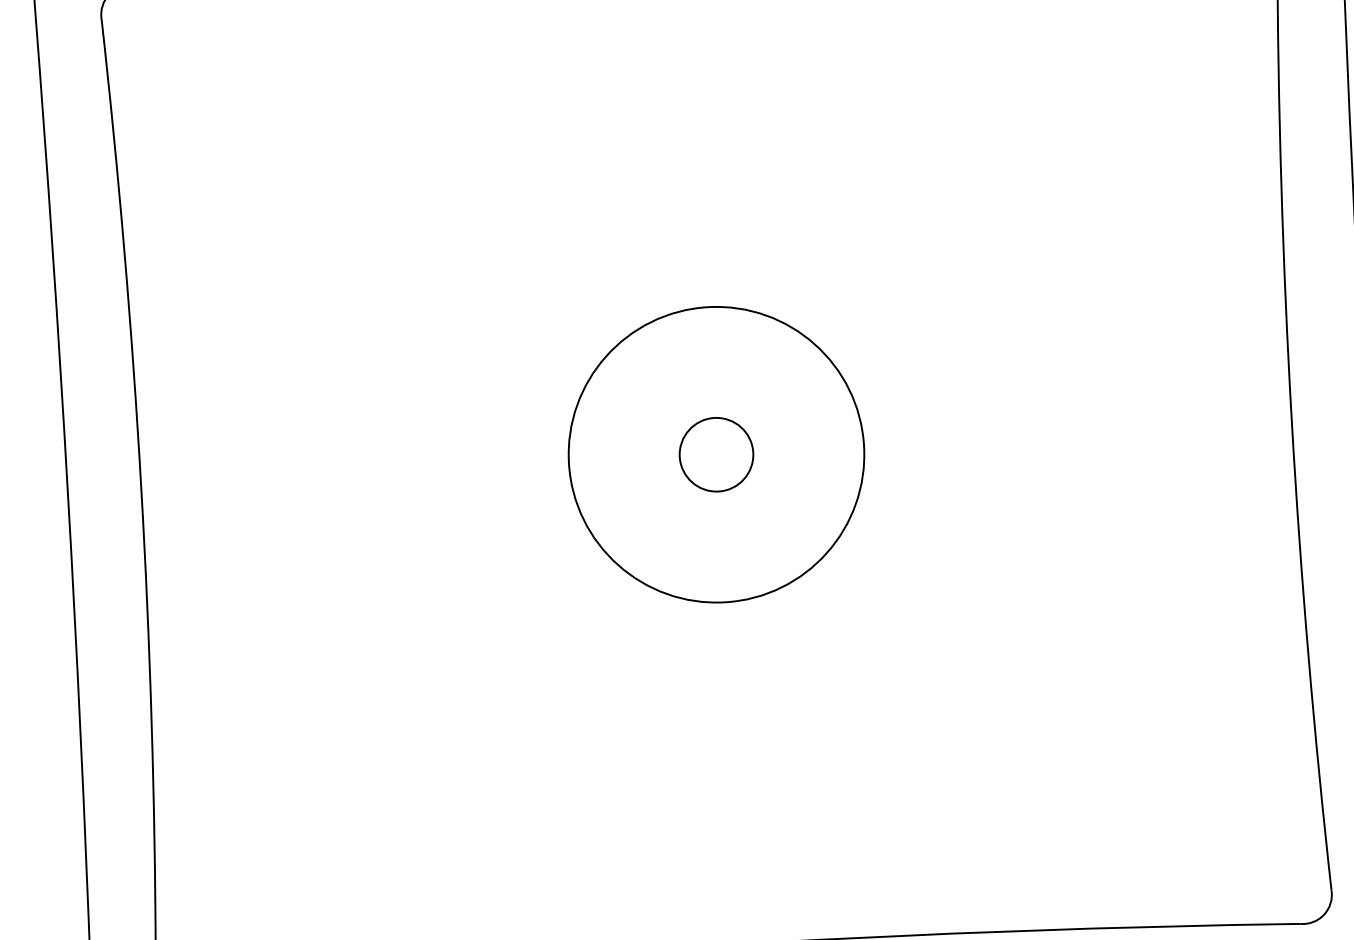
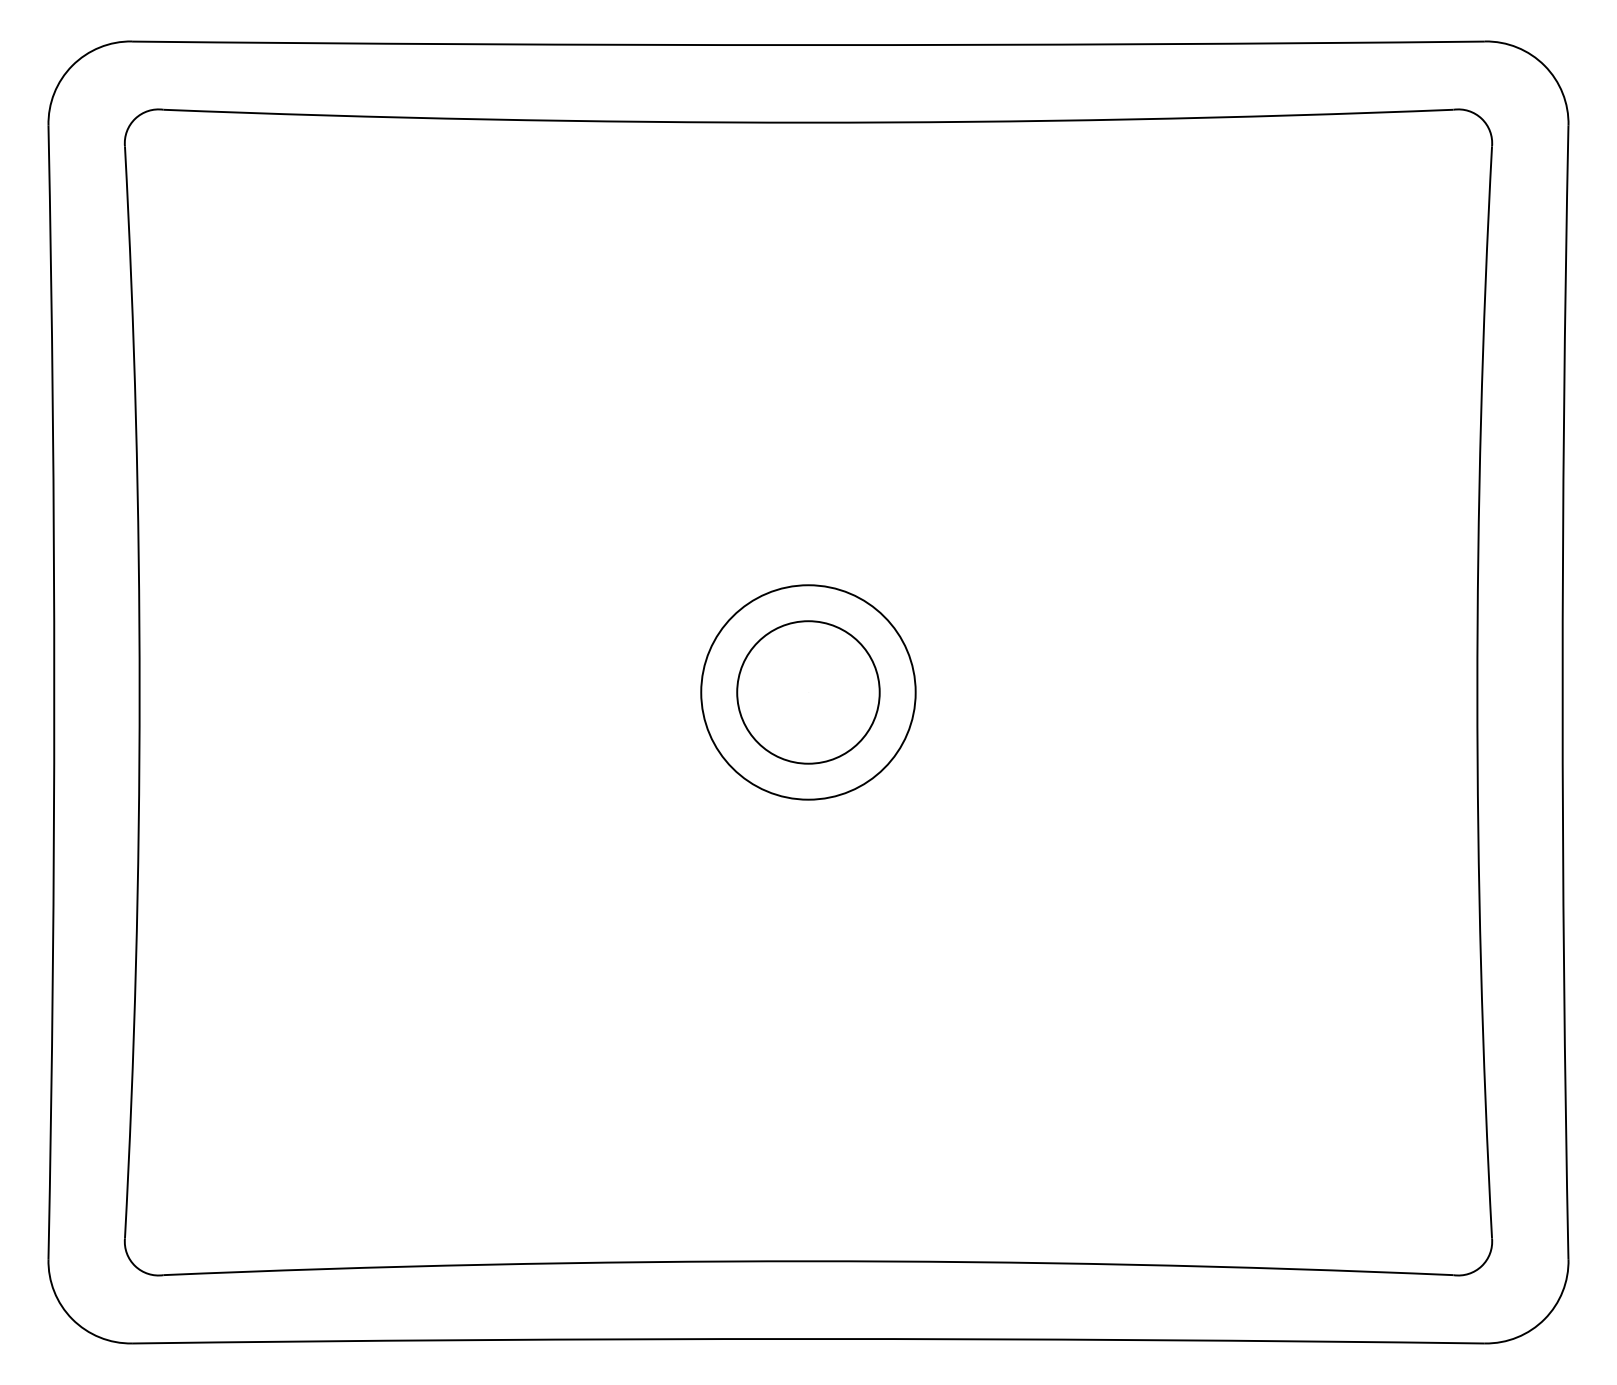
circle: (716, 454) -> (808, 692), size x0.62
circle: (716, 454) -> (808, 692), size x1.67

